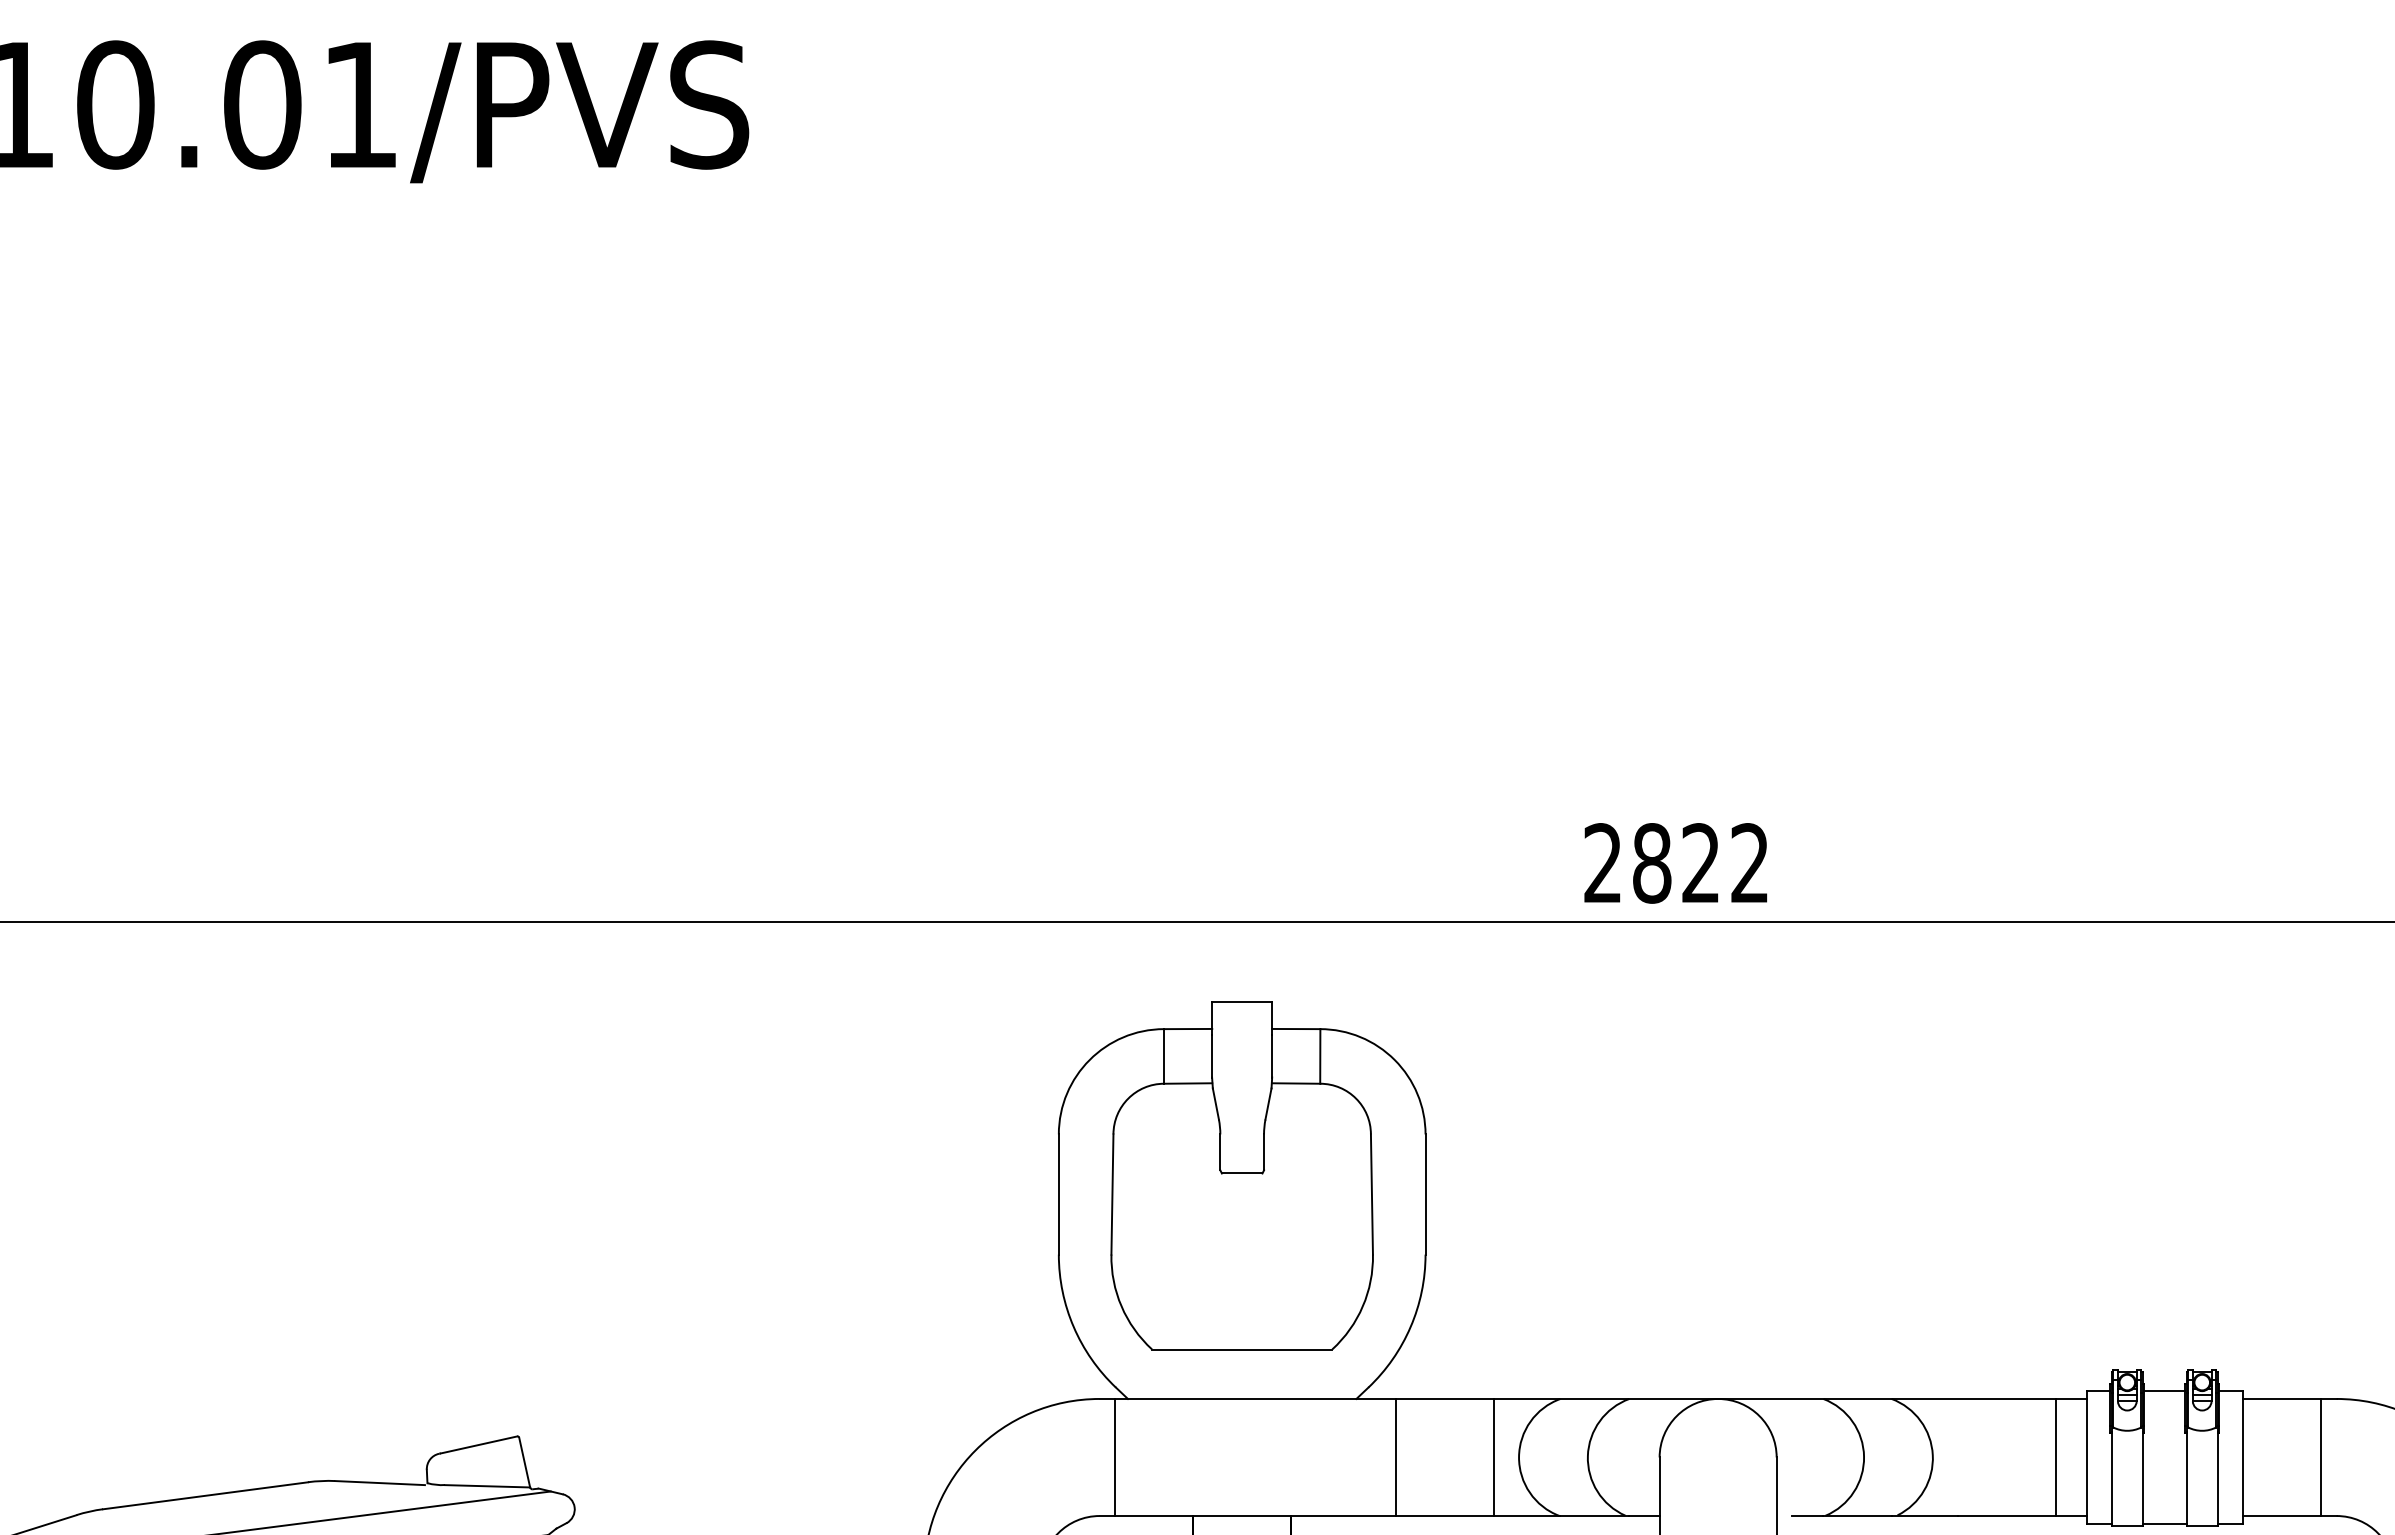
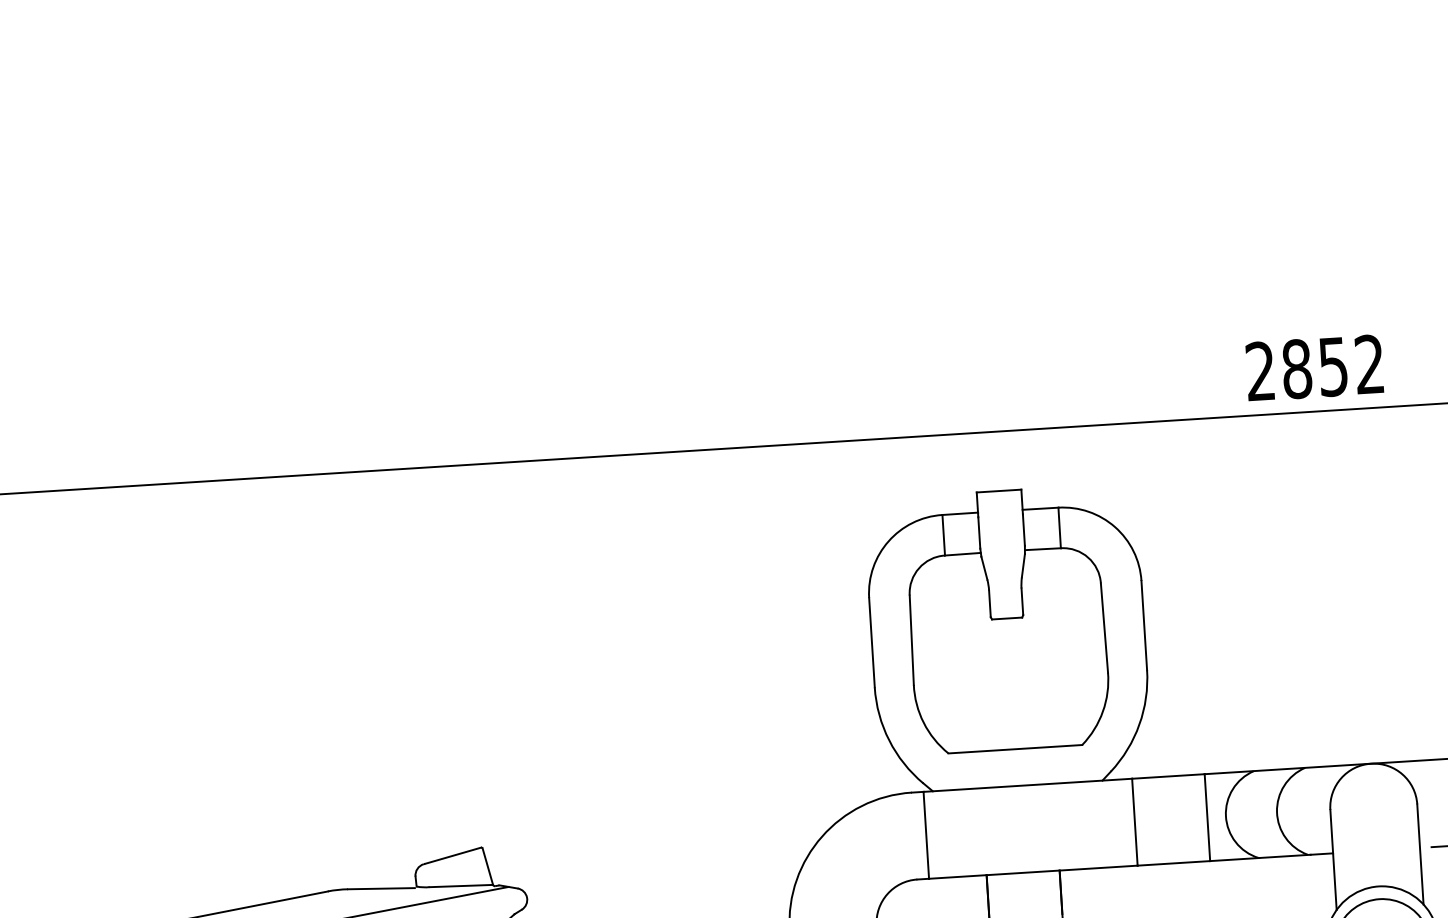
text: (1700, 863) -> (1332, 366), 2822 -> 2852

